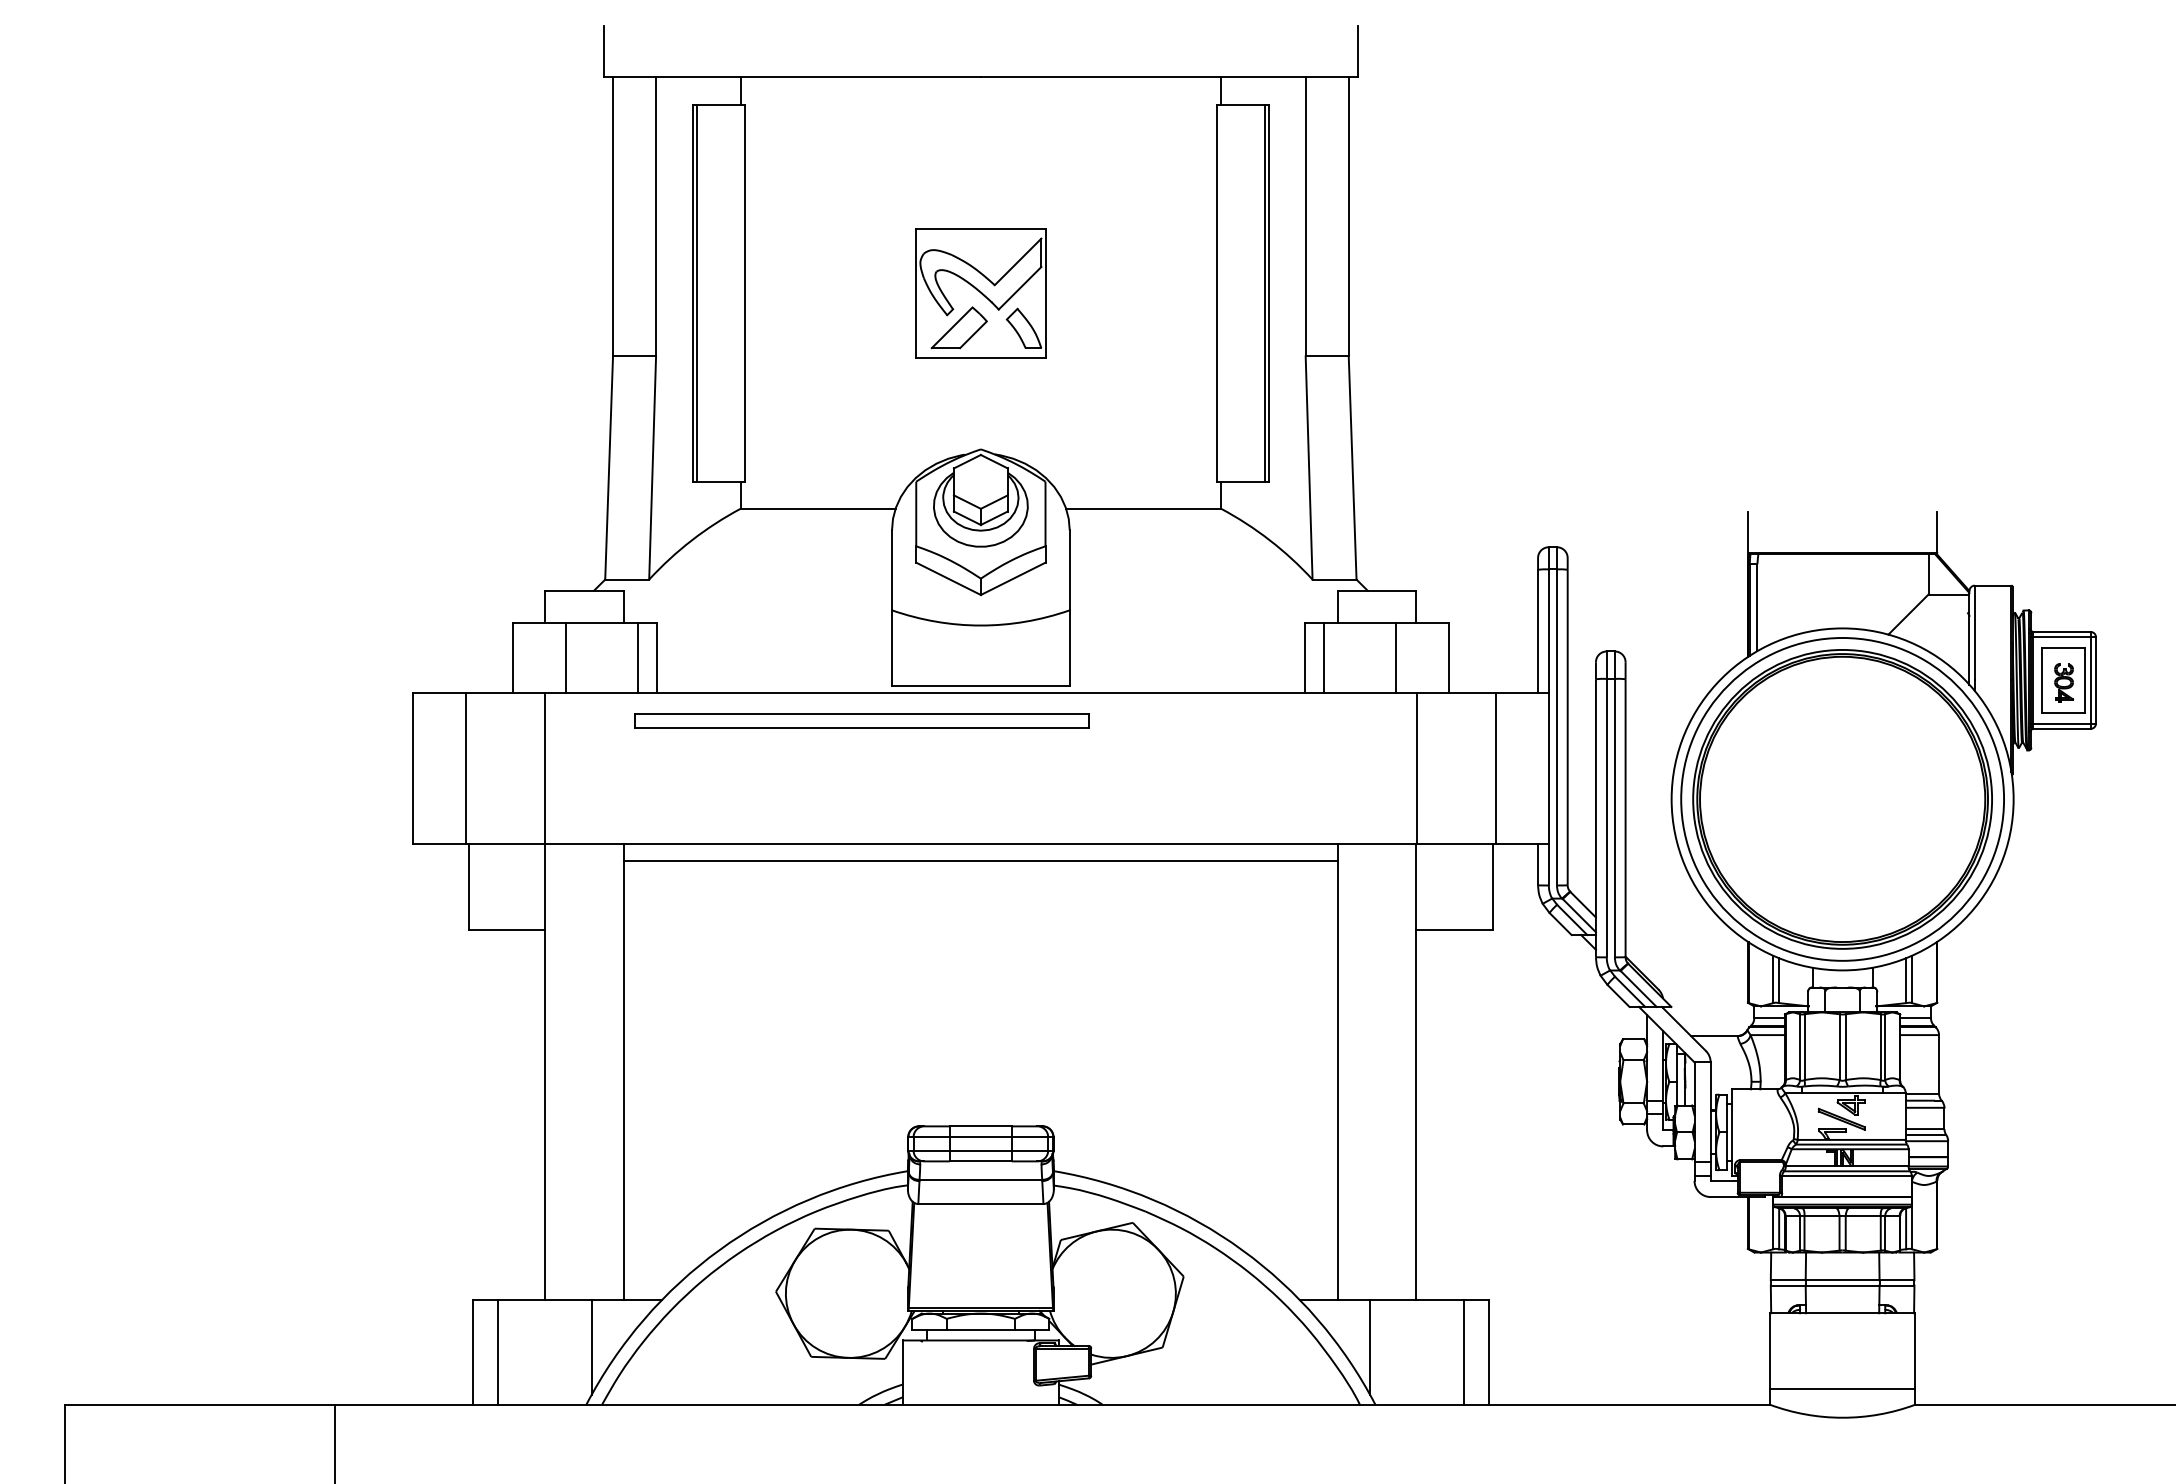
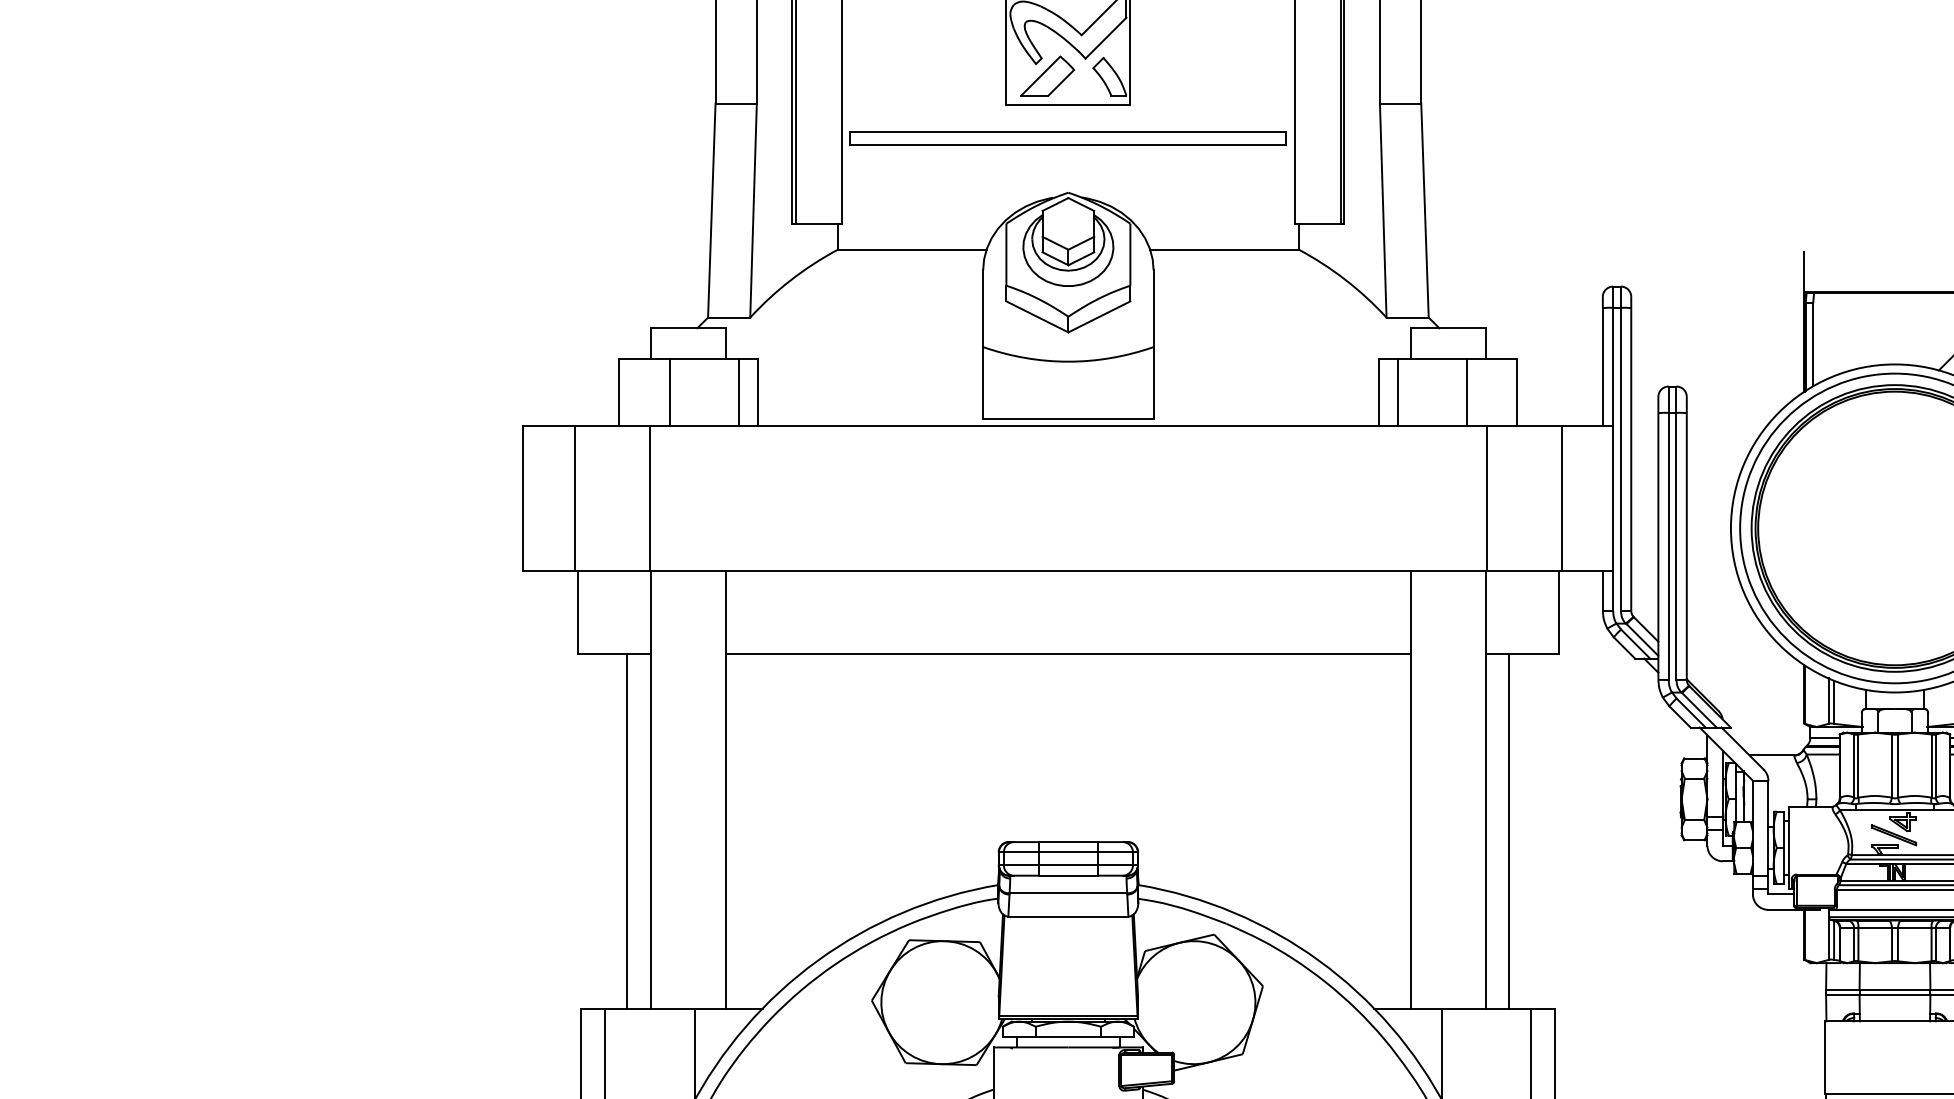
part: (861, 720) -> (1068, 138), moved
line: (980, 861) -> (1068, 654), moved
line: (521, 1115) -> (627, 831), added
line: (1440, 1115) -> (1509, 831), added

